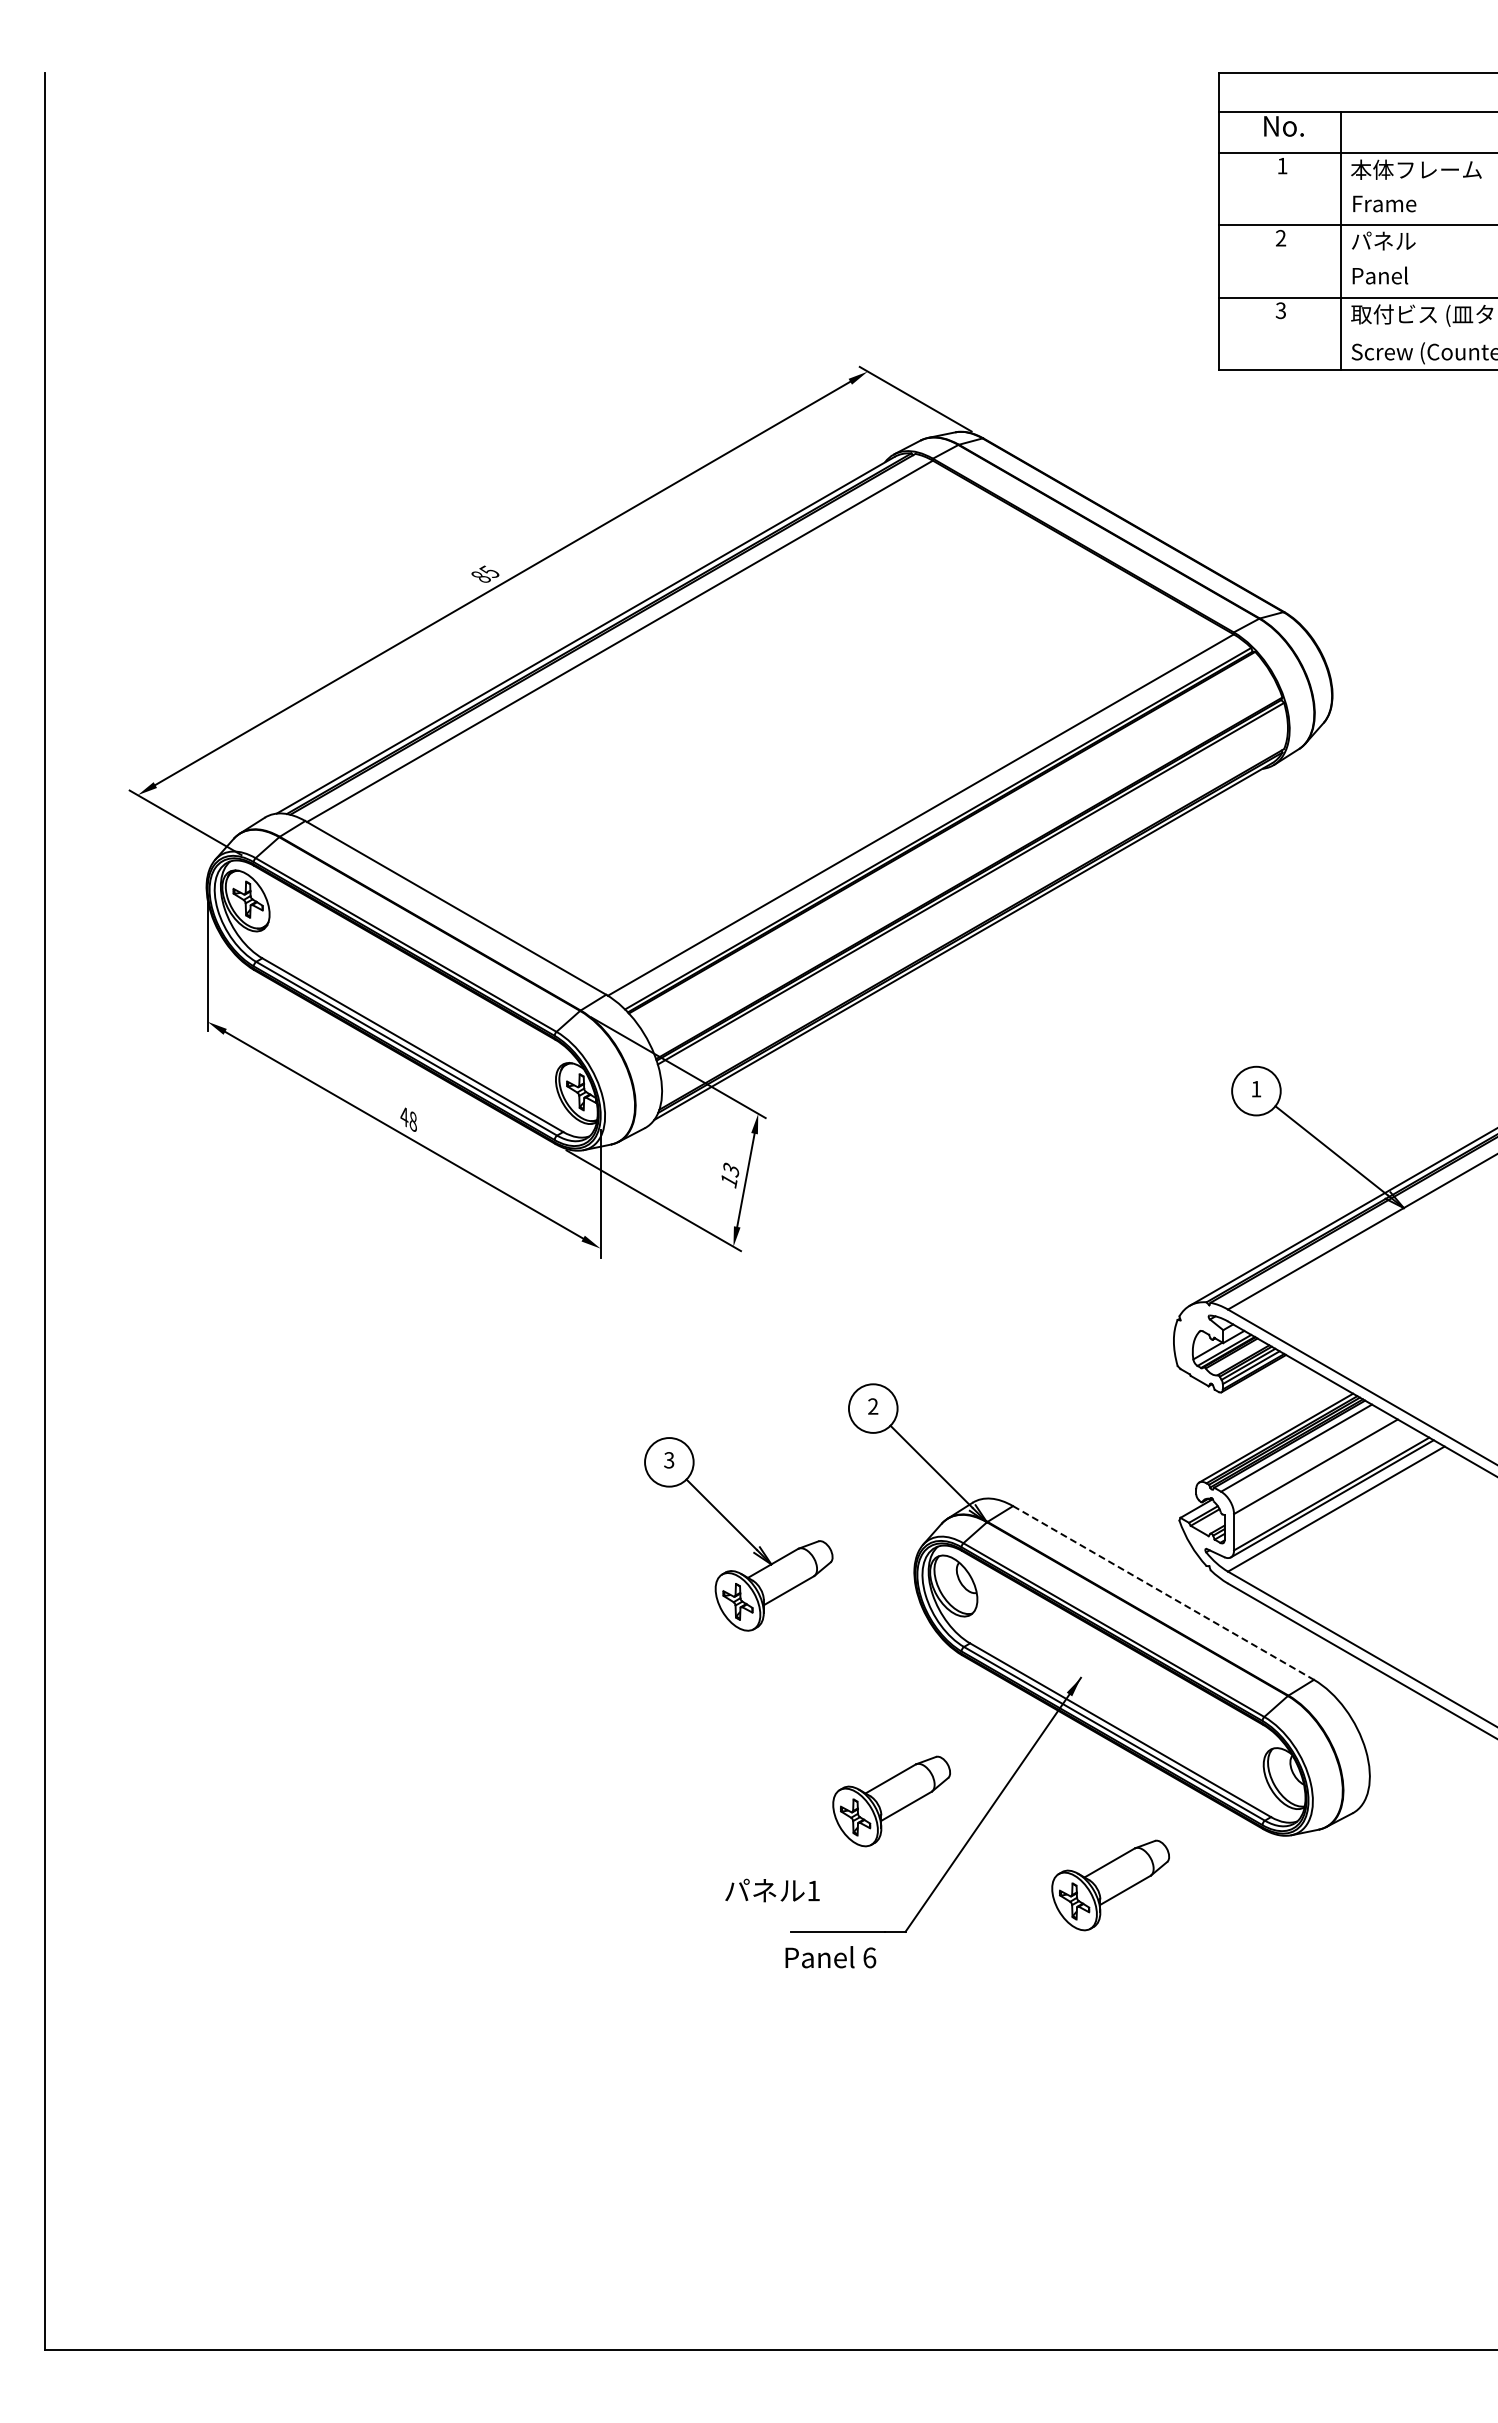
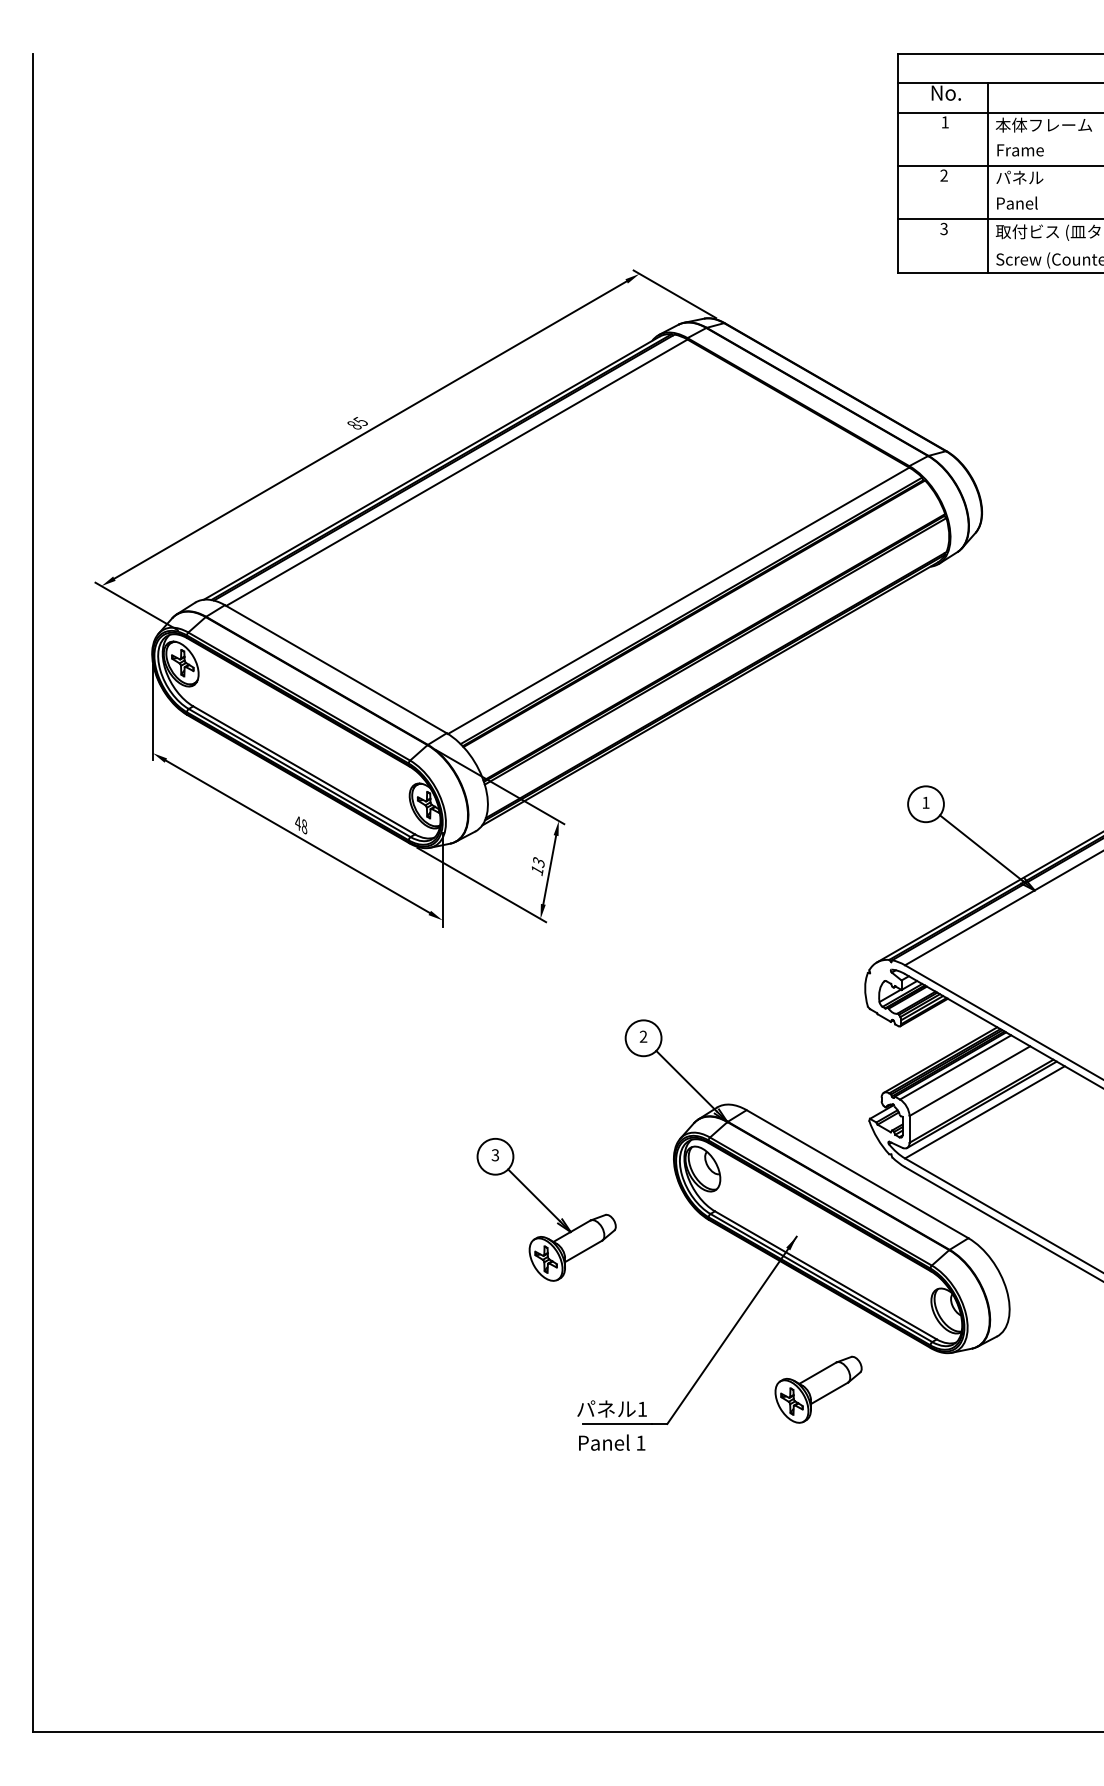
part: (738, 1534) -> (546, 1209), moved
line: (1163, 1592) -> (857, 1173), dashed -> solid
part: (891, 1801) -> (657, 1327), removed
text: (772, 1890) -> (612, 1408), moved
text: (869, 1957) -> (640, 1442), 6 -> 1

